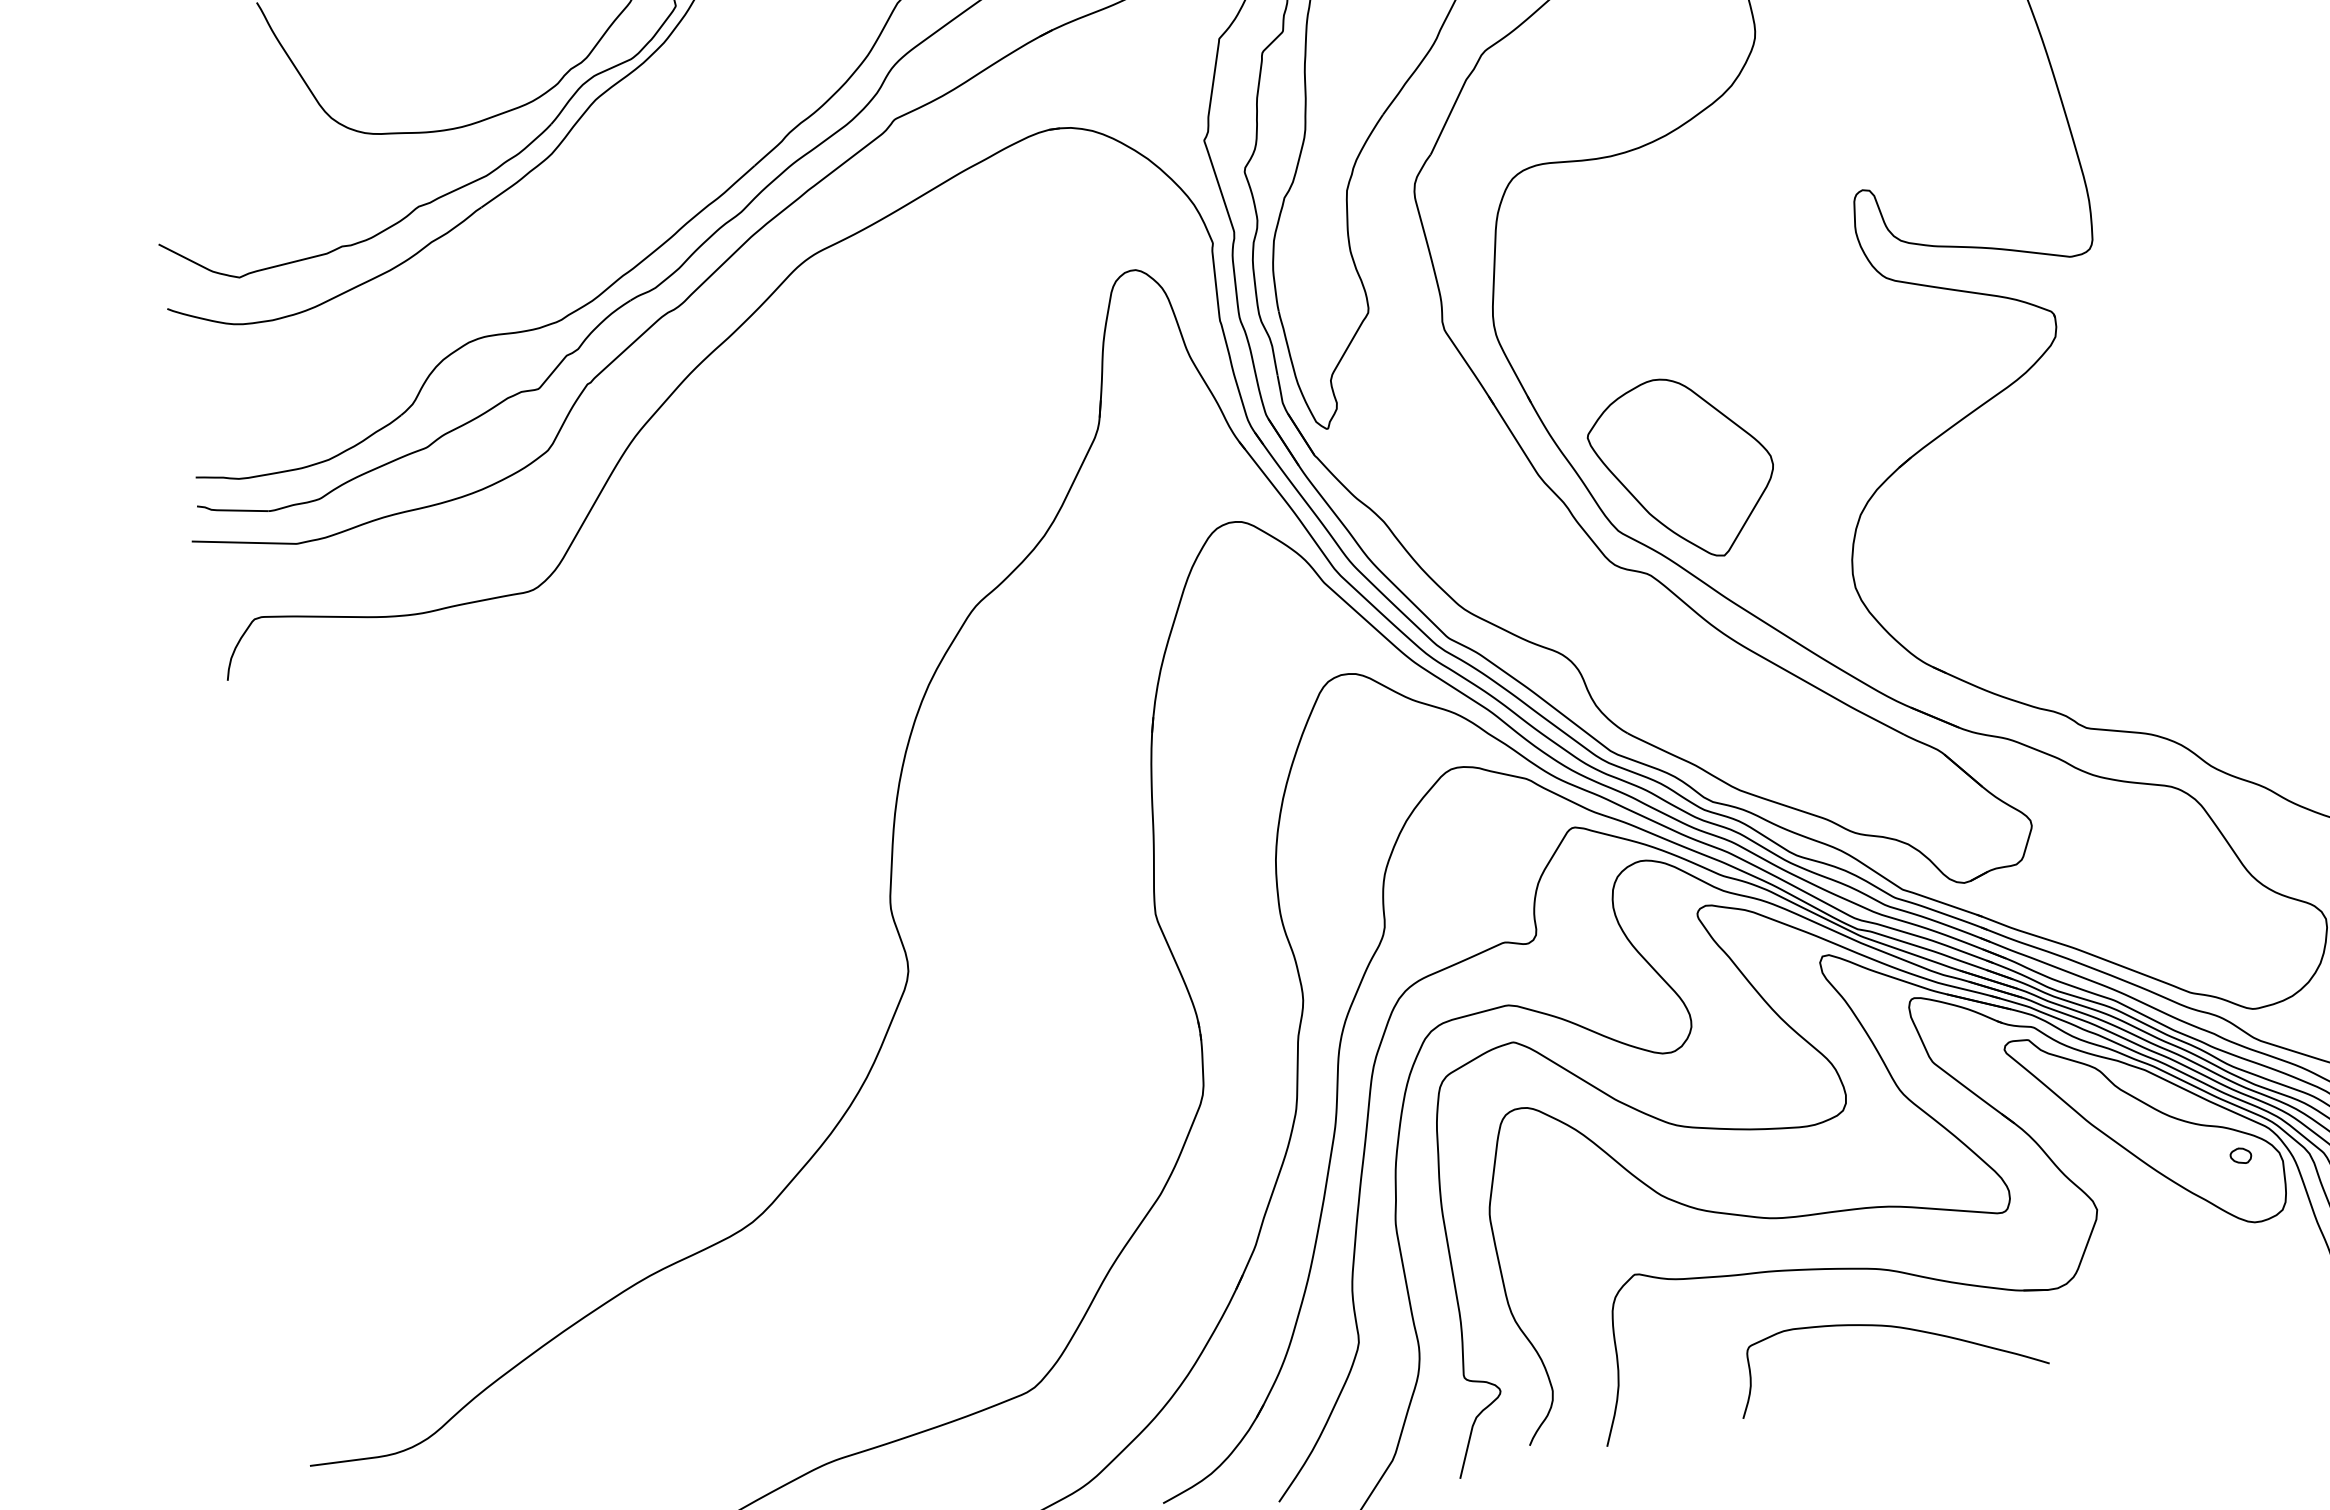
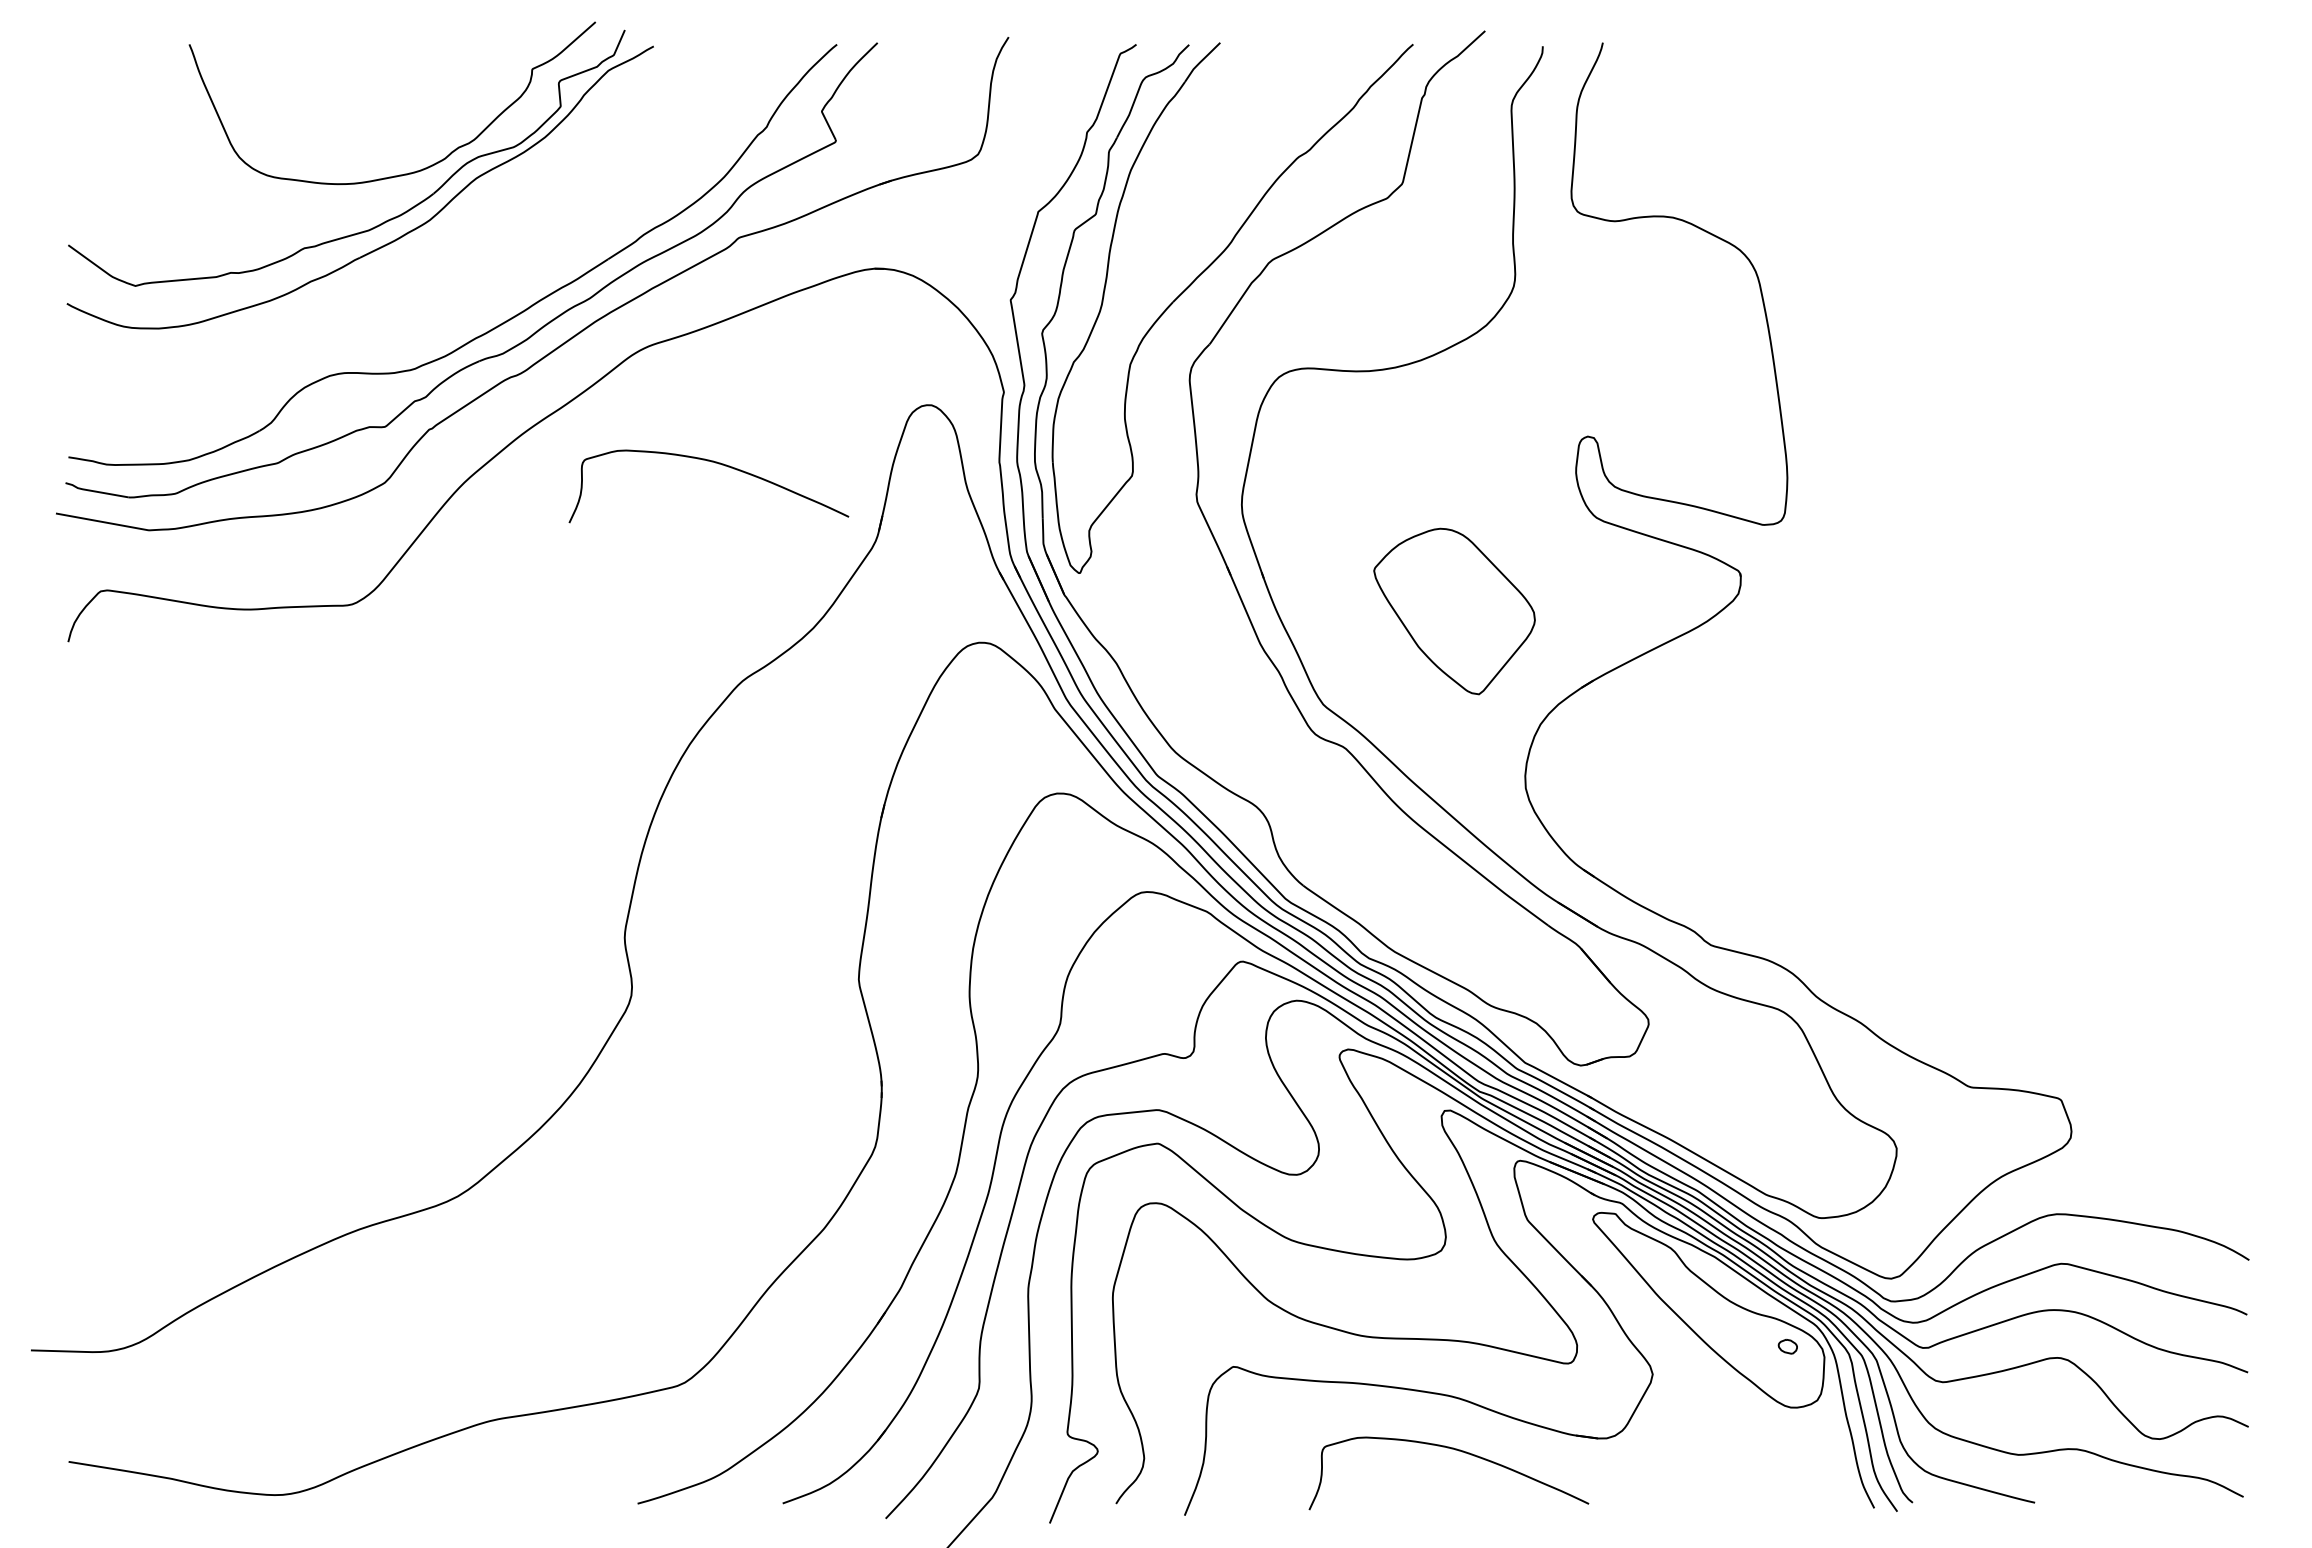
curve: (908, 371) -> (715, 463), added
part: (1683, 468) -> (1454, 611), moved

